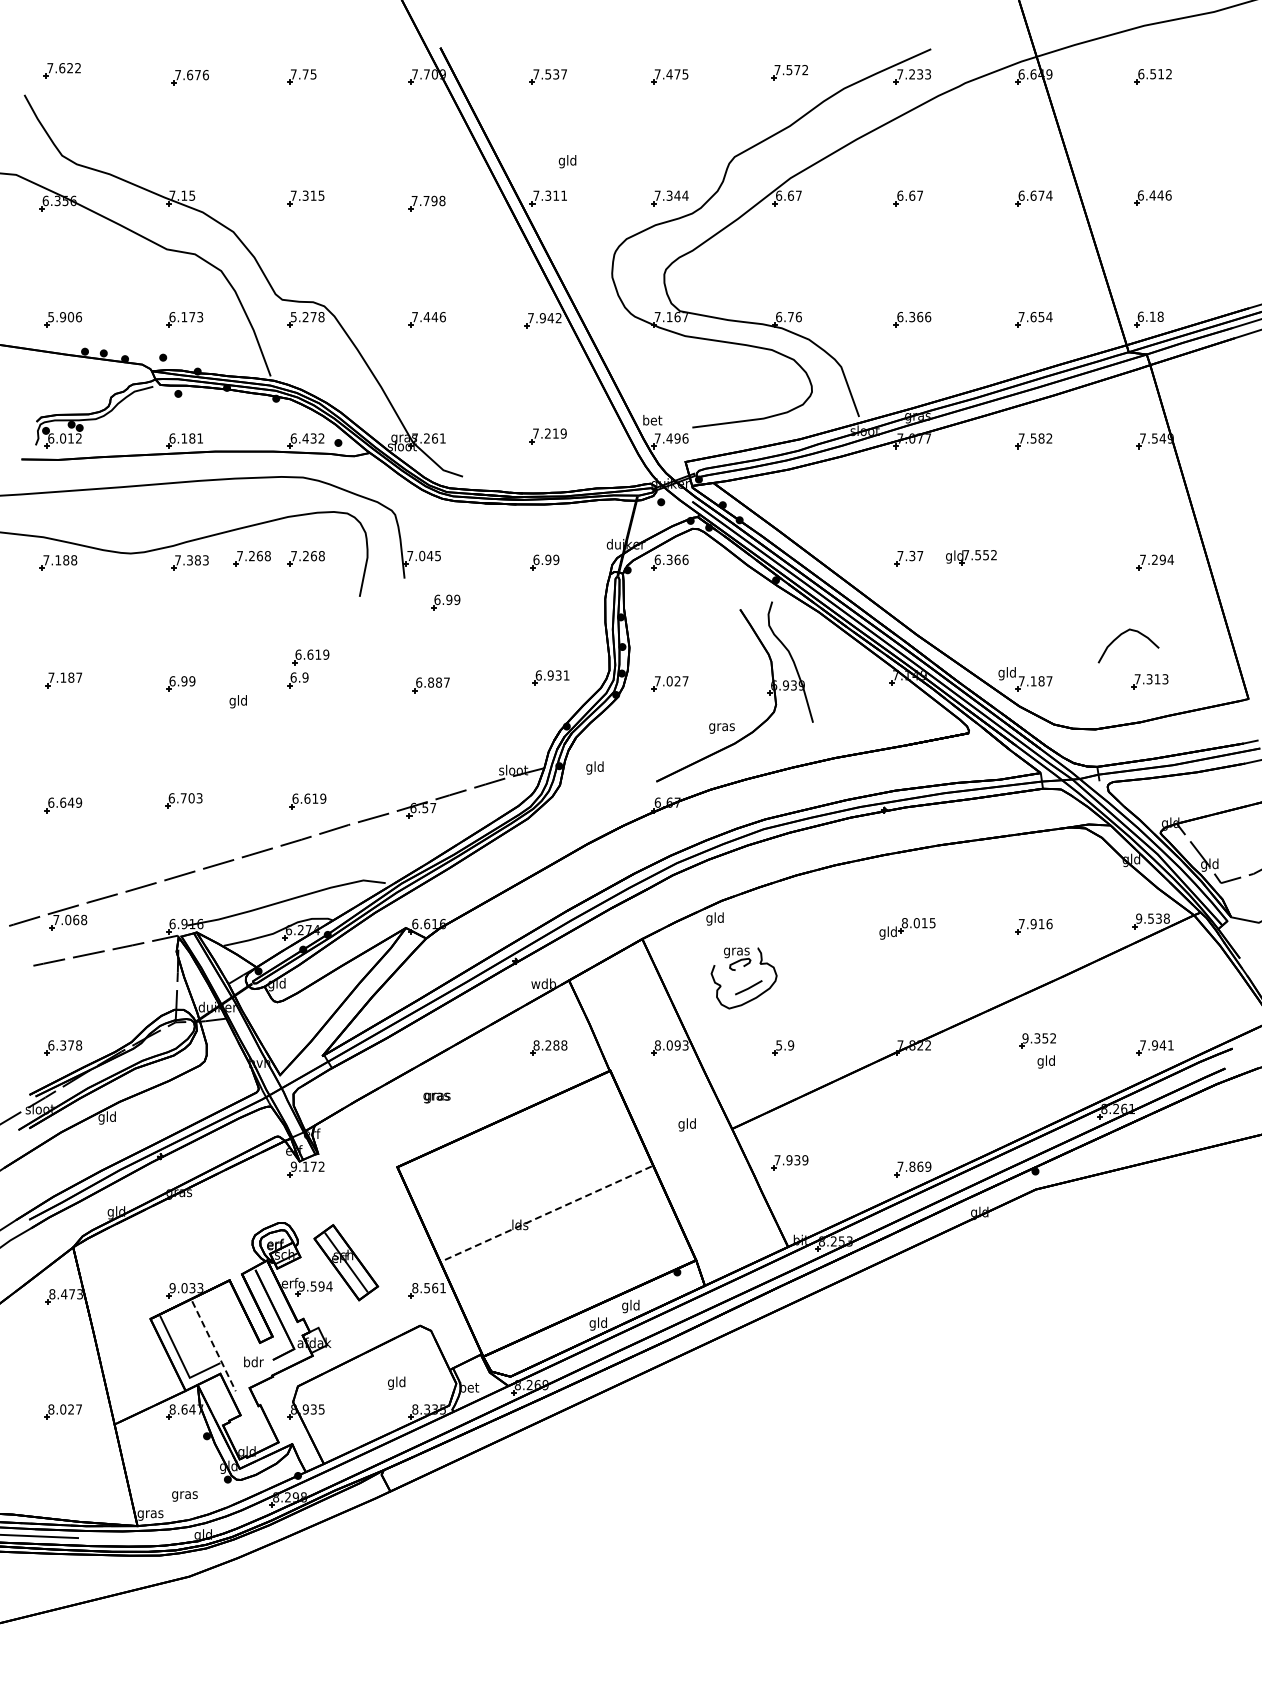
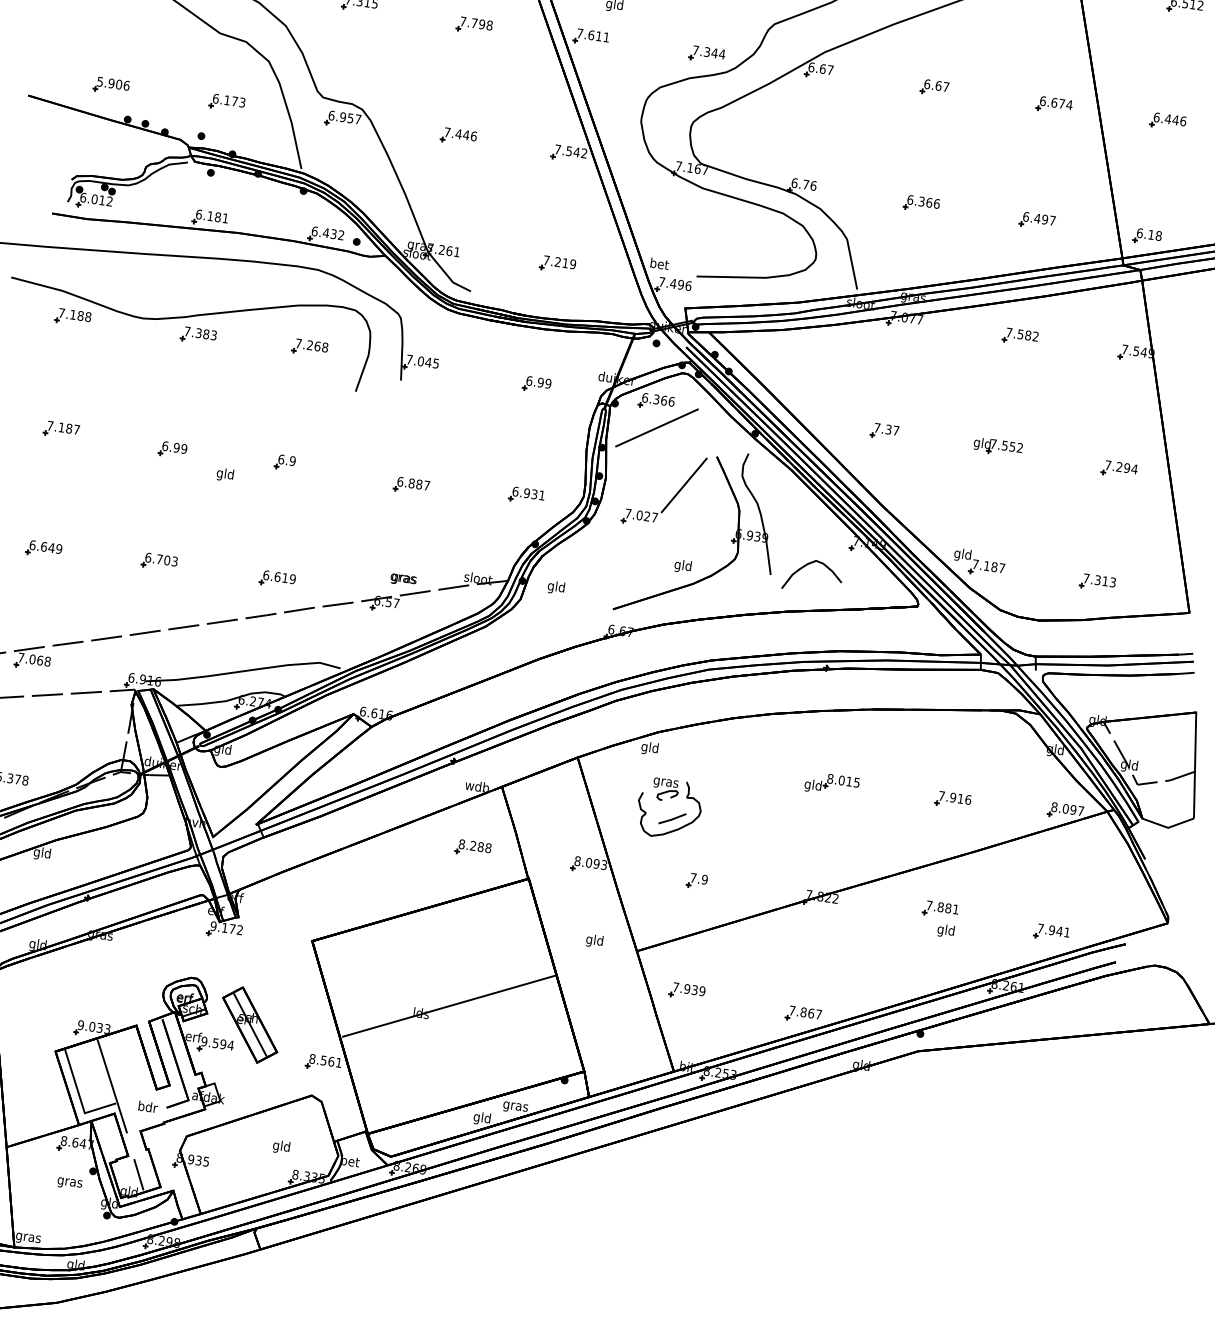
text: (548, 195) -> (591, 35), 7.311 -> 7.611
text: (1035, 316) -> (1039, 218), 7.654 -> 6.497
text: (307, 317) -> (344, 117), 5.278 -> 6.957
text: (542, 317) -> (568, 150), 7.942 -> 7.542
part: (971, 557) -> (998, 447), moved
part: (251, 558) -> (257, 340), removed
line: (674, 588) -> (657, 427), added
part: (445, 602) -> (436, 409), removed
curve: (1120, 636) -> (806, 566), moved
line: (710, 643) -> (683, 485), added
part: (310, 657) -> (300, 442), removed
text: (721, 726) -> (682, 565), gras -> gld
text: (1152, 918) -> (1067, 808), 9.538 -> 8.097
text: (1038, 1038) -> (941, 907), 9.352 -> 7.881
text: (779, 1045) -> (693, 878), 5.9 -> 7.9
text: (436, 1097) -> (403, 579), moved
text: (928, 1166) -> (819, 1014), 7.869 -> 7.867
line: (547, 1213) -> (448, 1006), dashed -> solid
text: (630, 1306) -> (515, 1106), gld -> gras
line: (213, 1346) -> (111, 1086), dashed -> solid
line: (254, 1432) -> (138, 1174), added
text: (184, 1496) -> (69, 1183), moved

